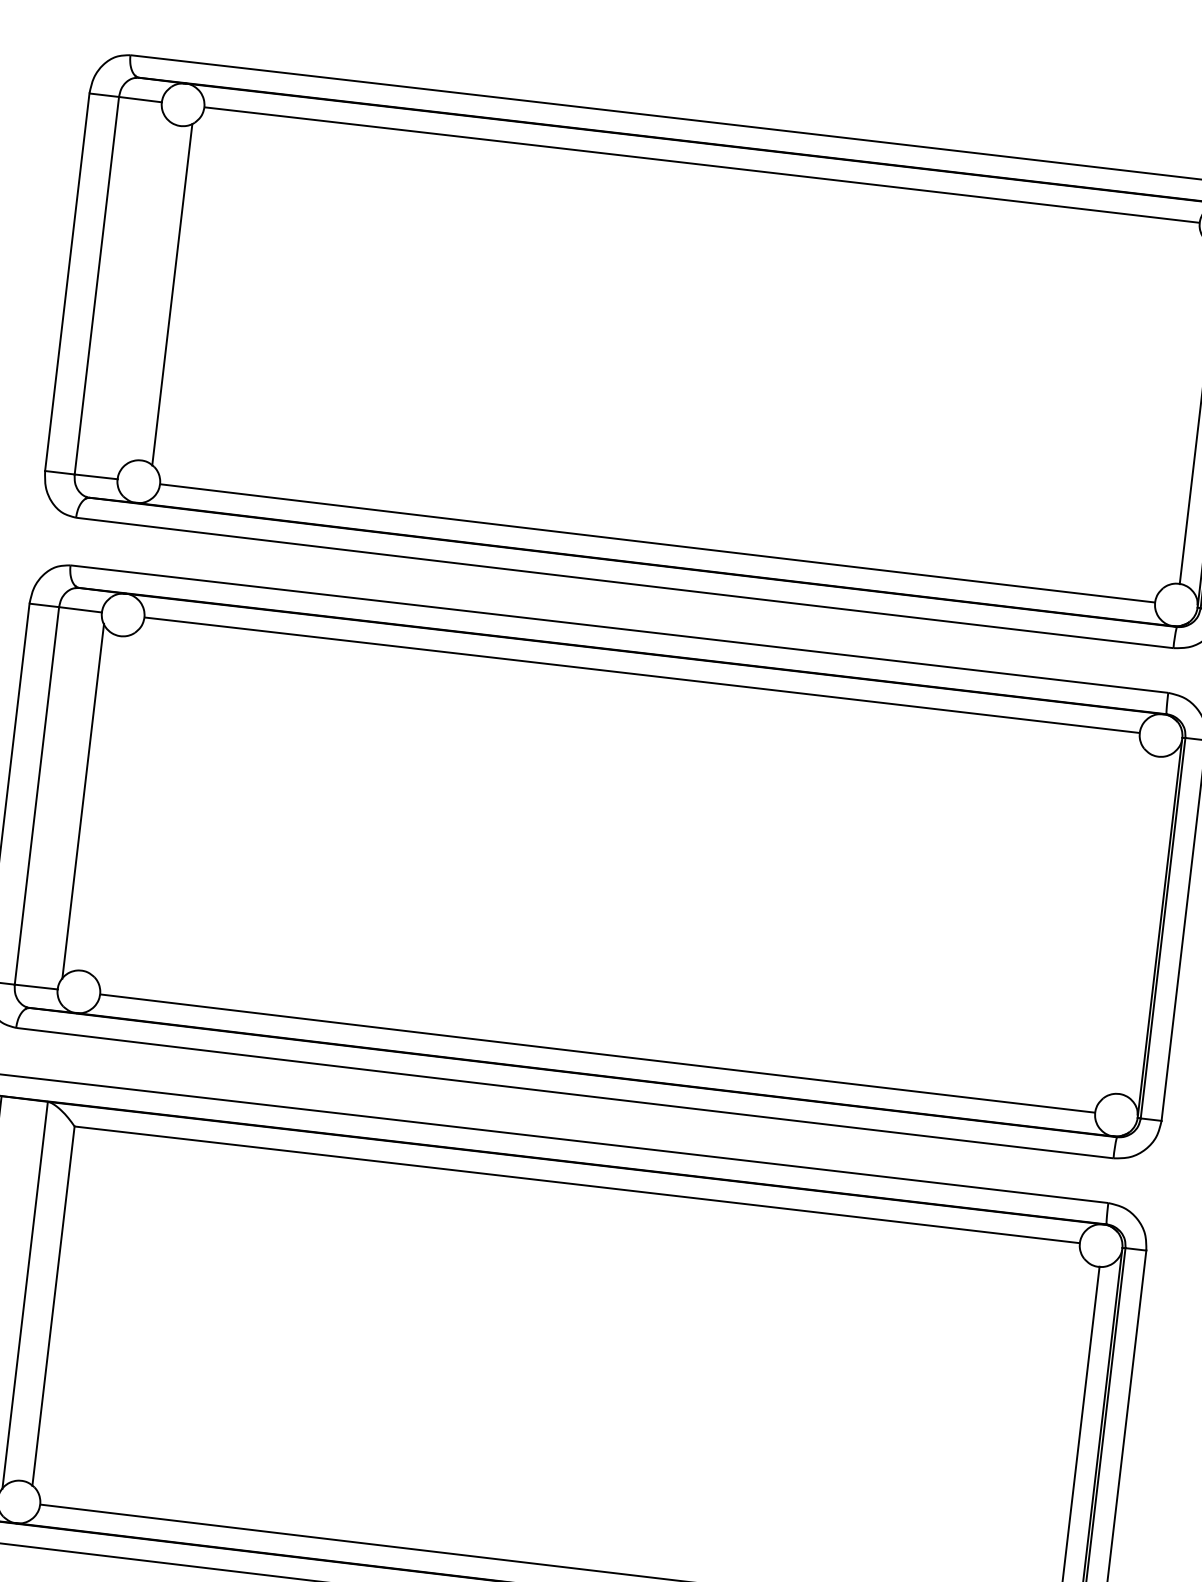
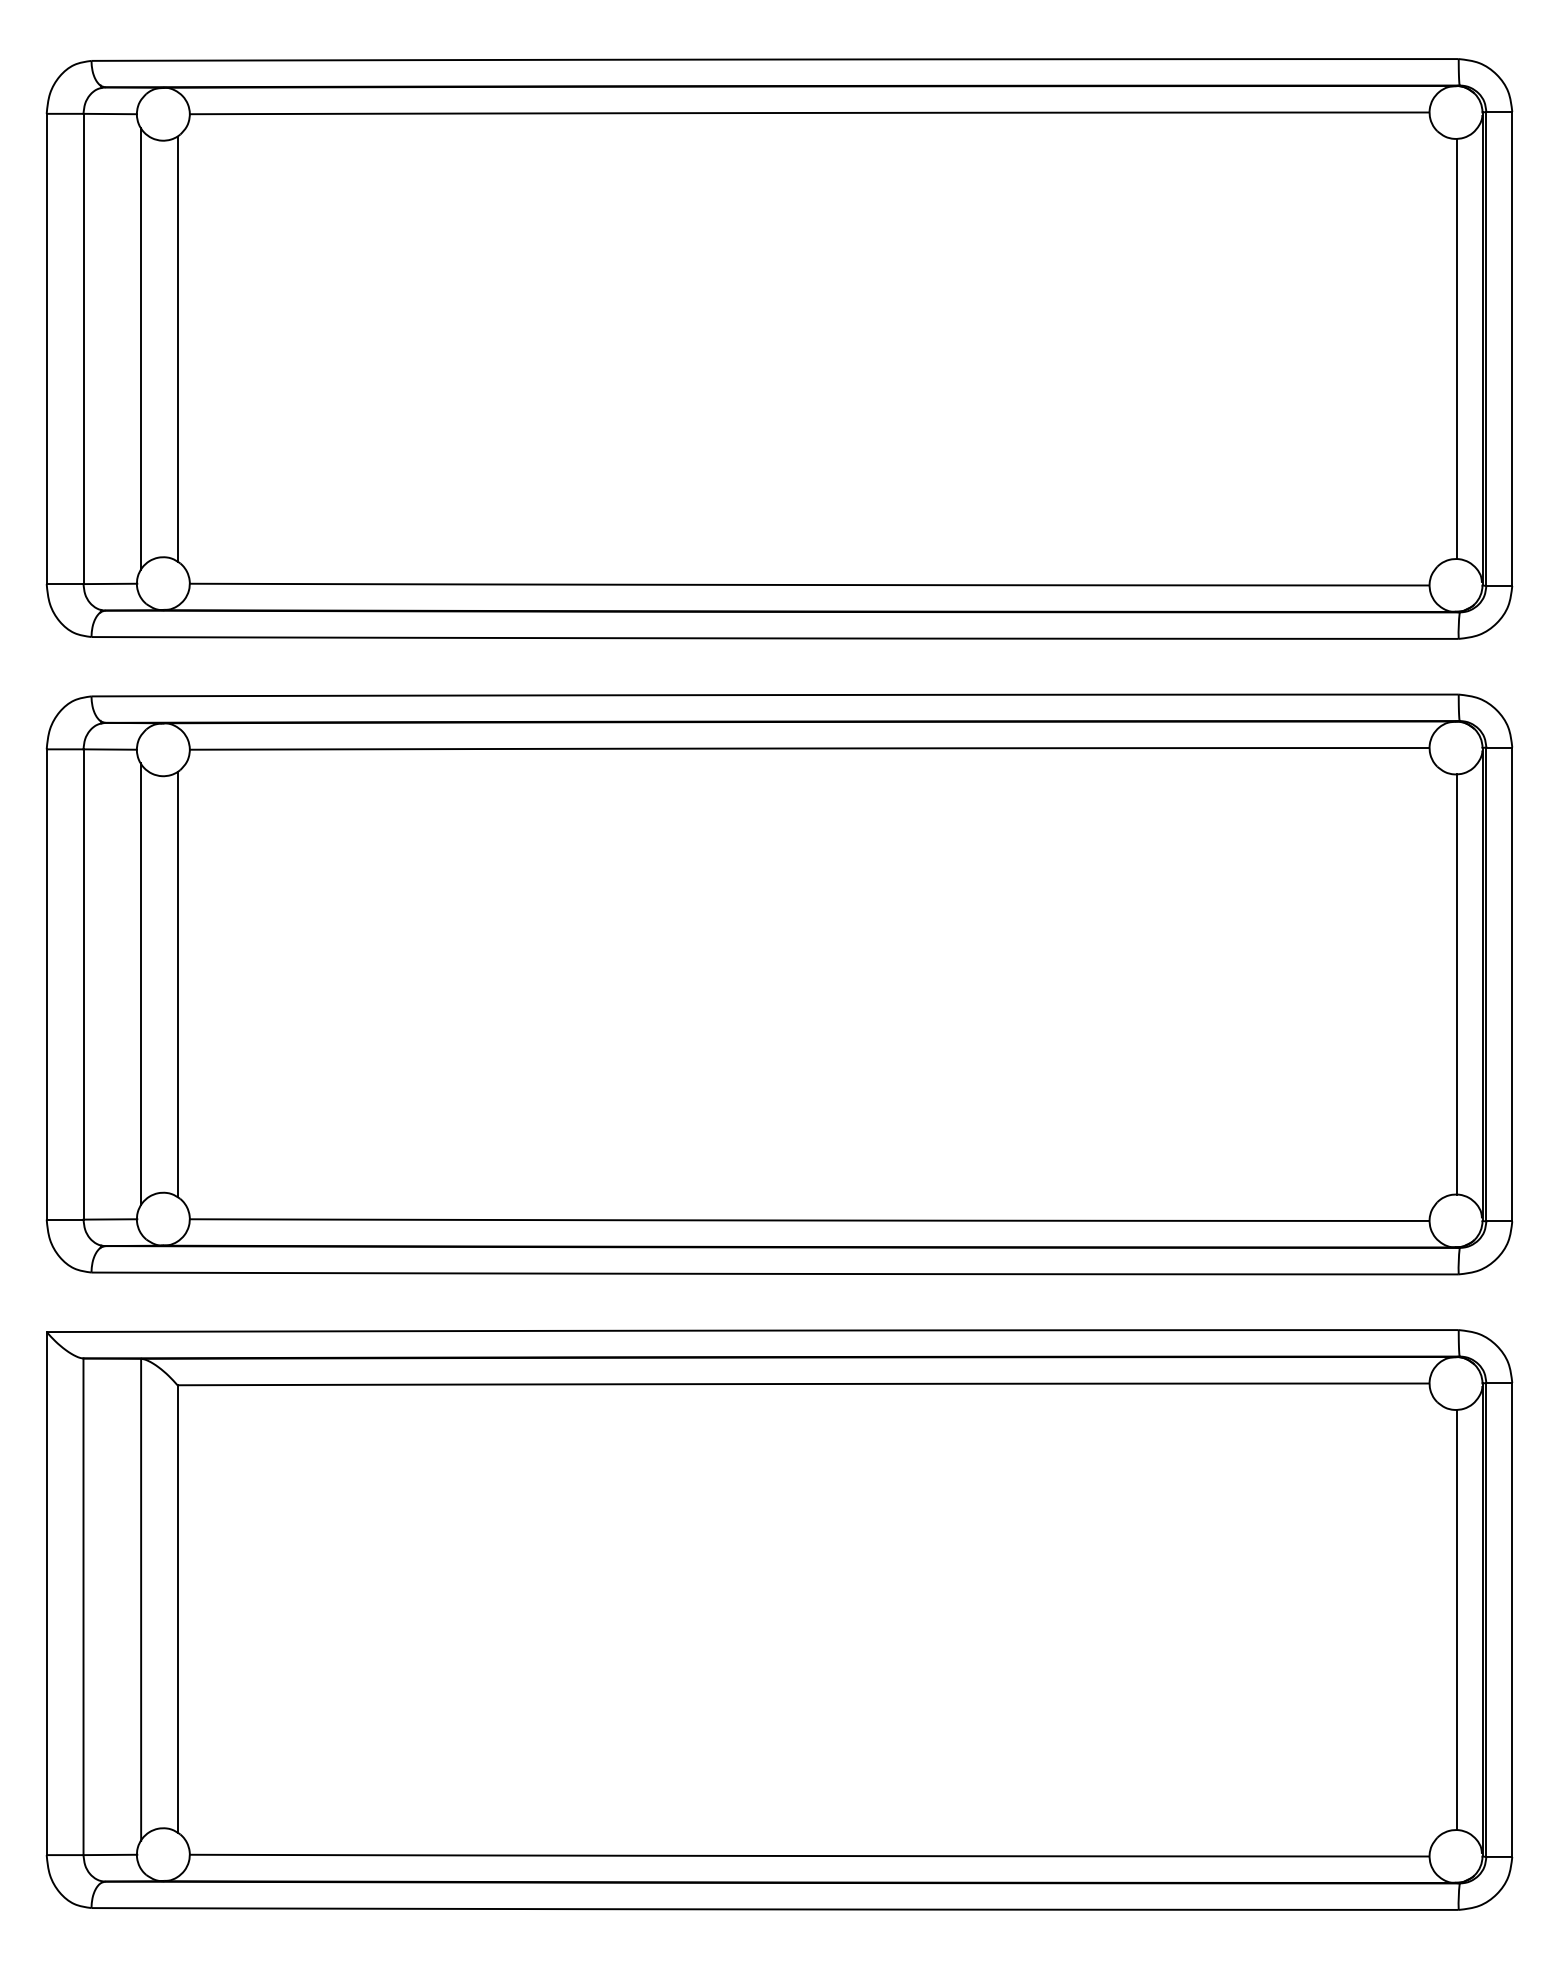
line: (143, 290) -> (141, 348), added
line: (112, 804) -> (177, 984), added
line: (1139, 925) -> (1457, 984), added

